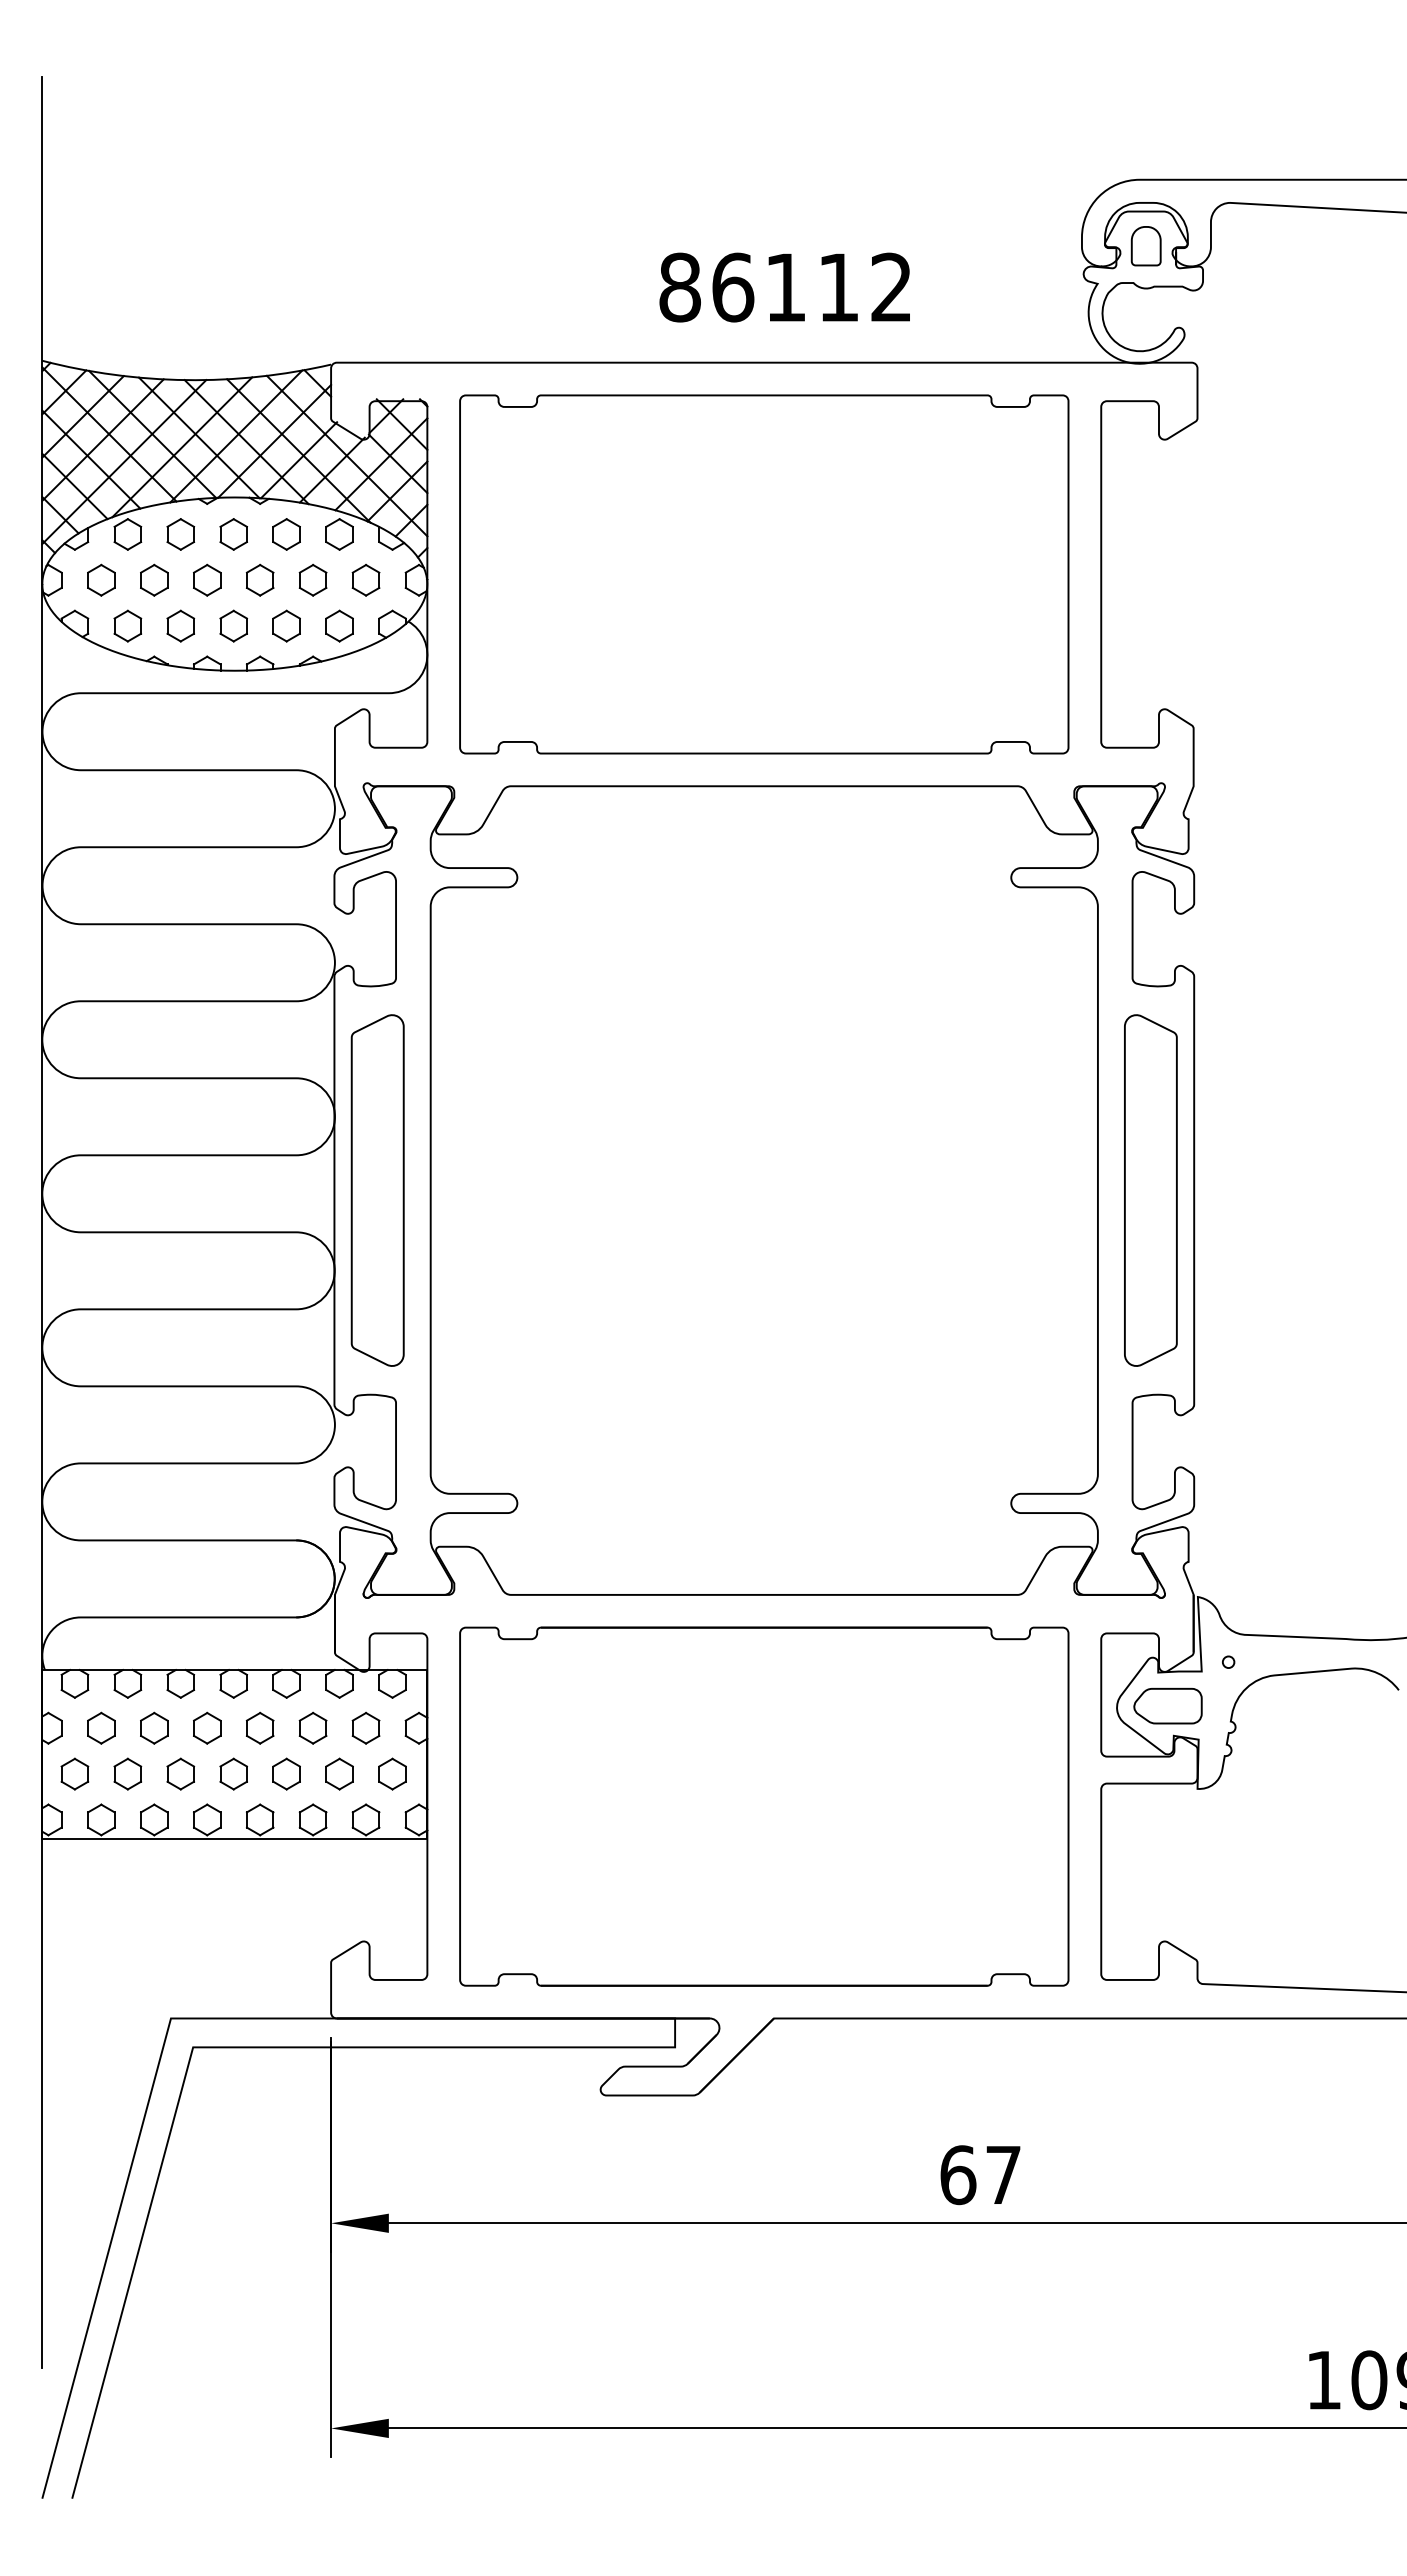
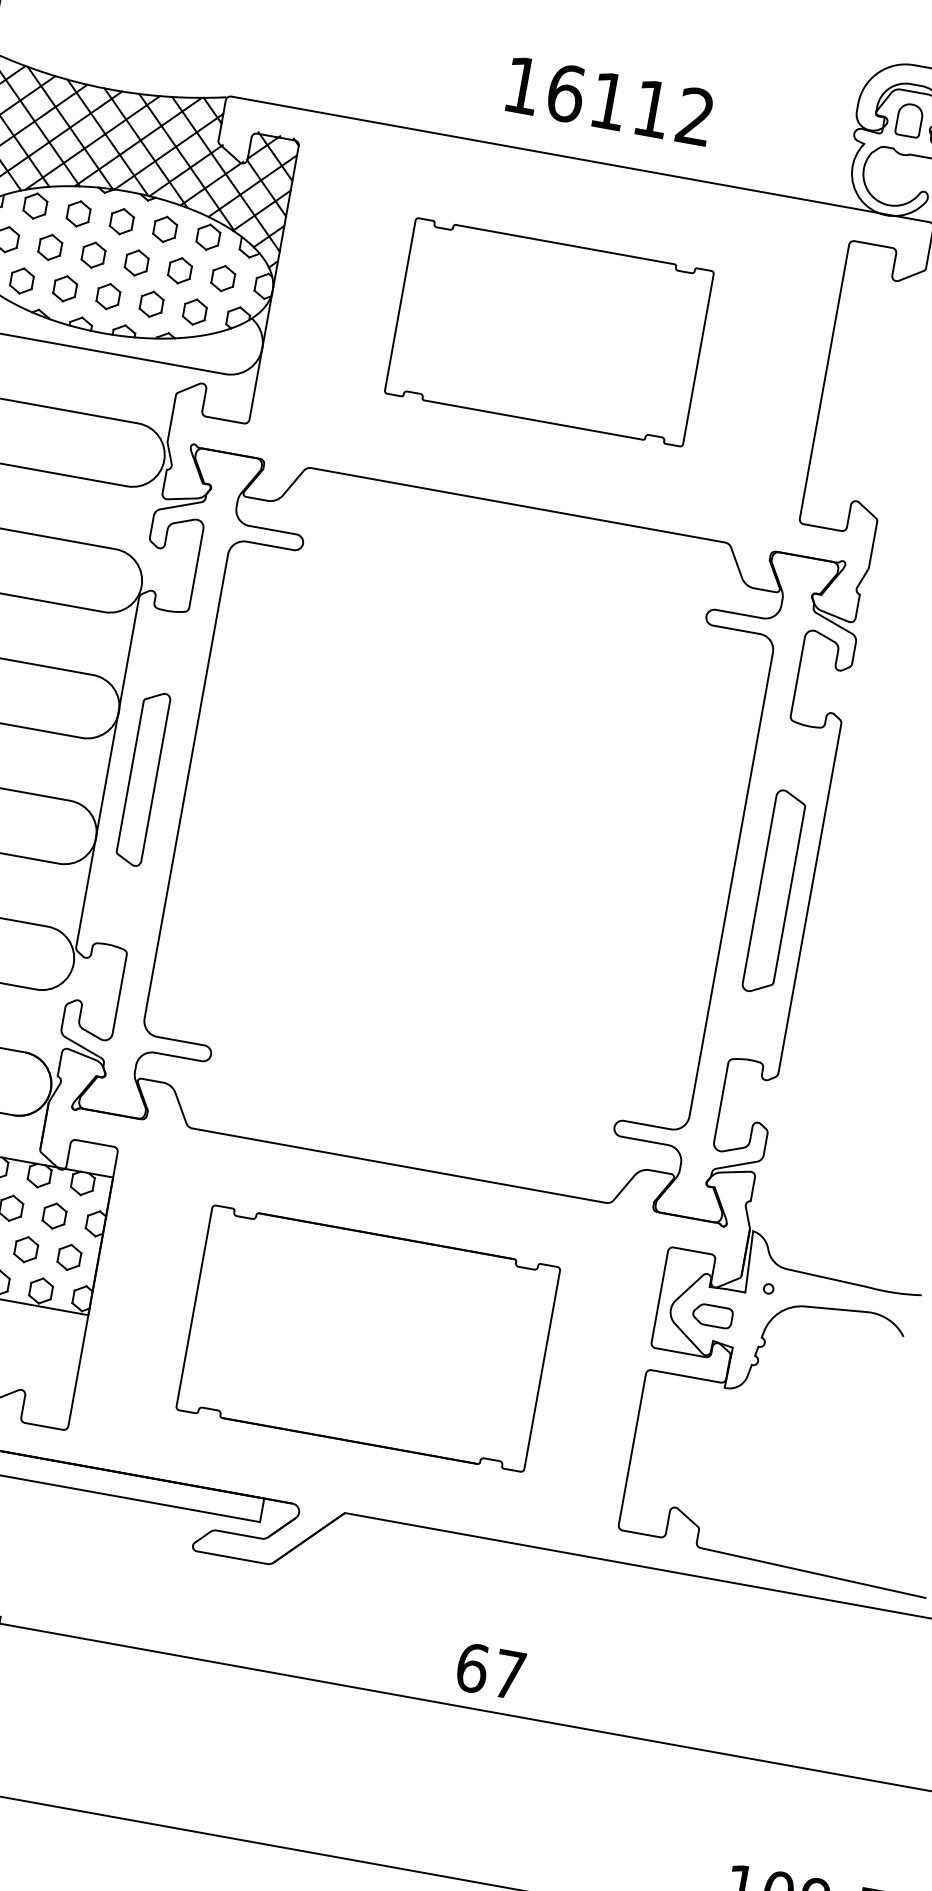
text: (679, 287) -> (522, 85), 86112 -> 16112
part: (764, 574) -> (549, 332), size x0.6
part: (377, 1190) -> (142, 778), size x0.6
part: (1150, 1190) -> (774, 892), size x0.7
part: (1167, 1706) -> (712, 1316), size x0.7
part: (764, 1806) -> (368, 1338), size x0.7

